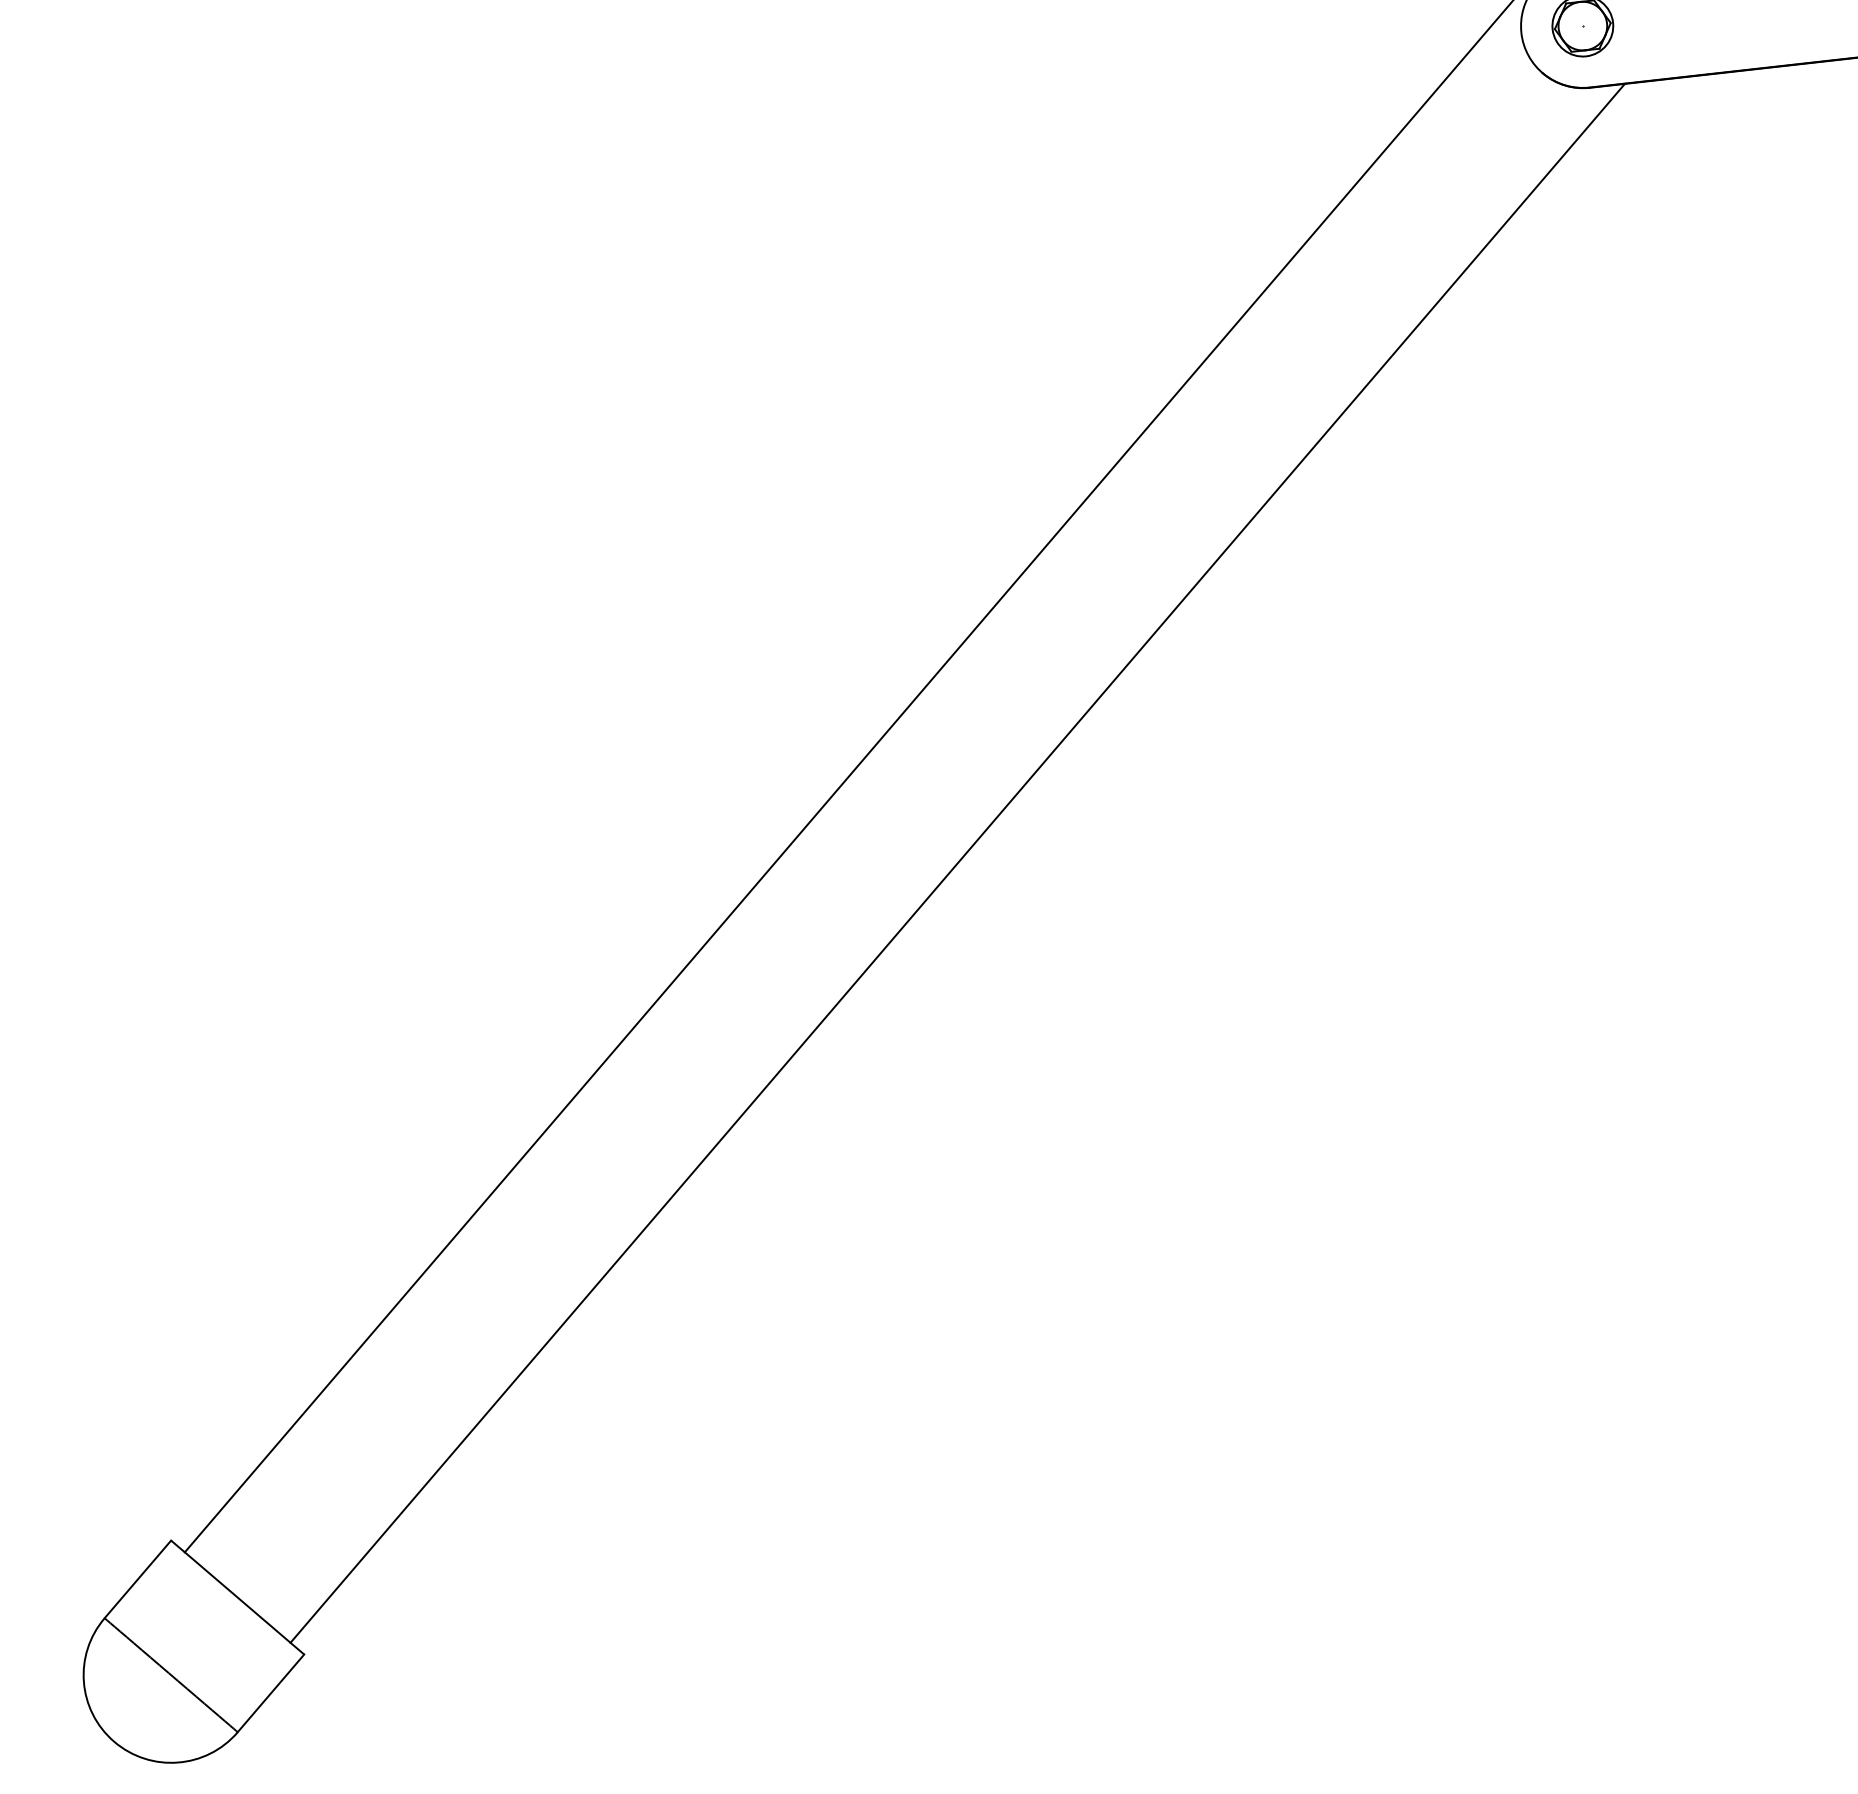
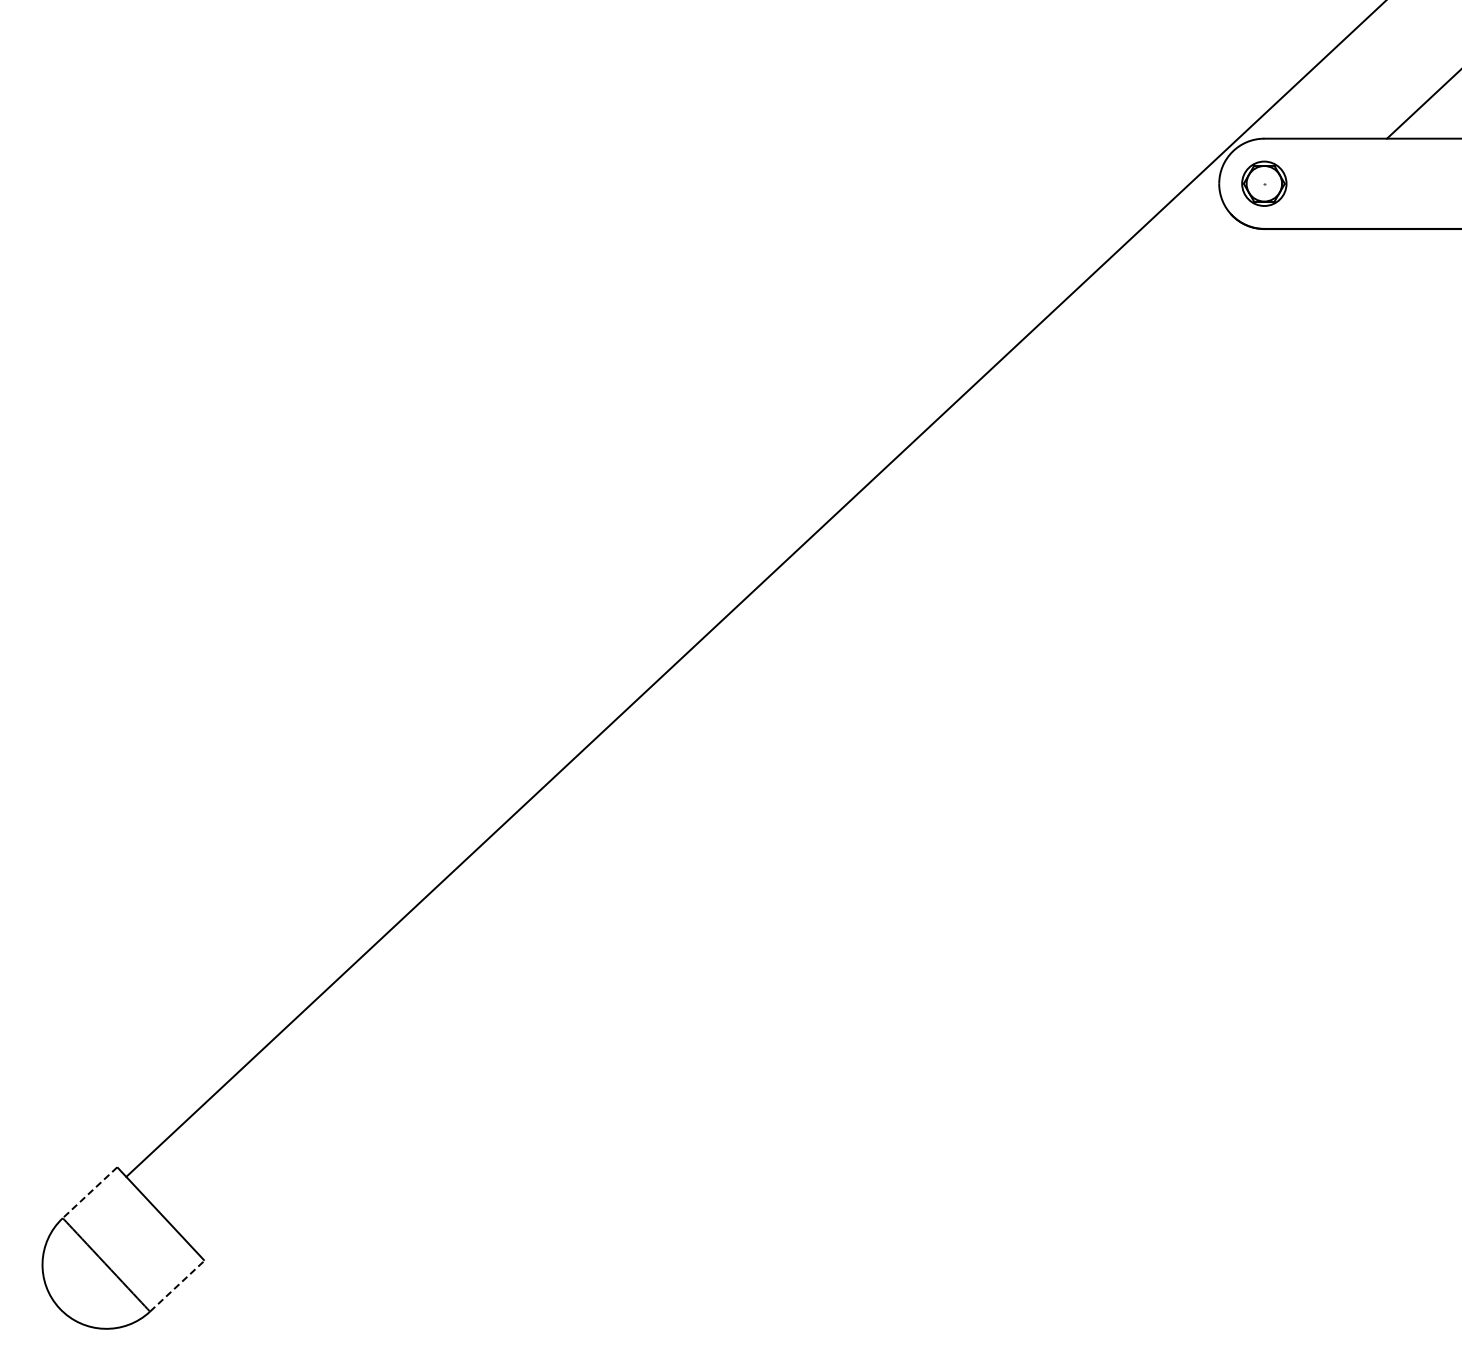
line: (957, 863) -> (742, 740), removed
line: (137, 1580) -> (89, 1193), solid -> dashed
line: (271, 1692) -> (177, 1285), solid -> dashed

